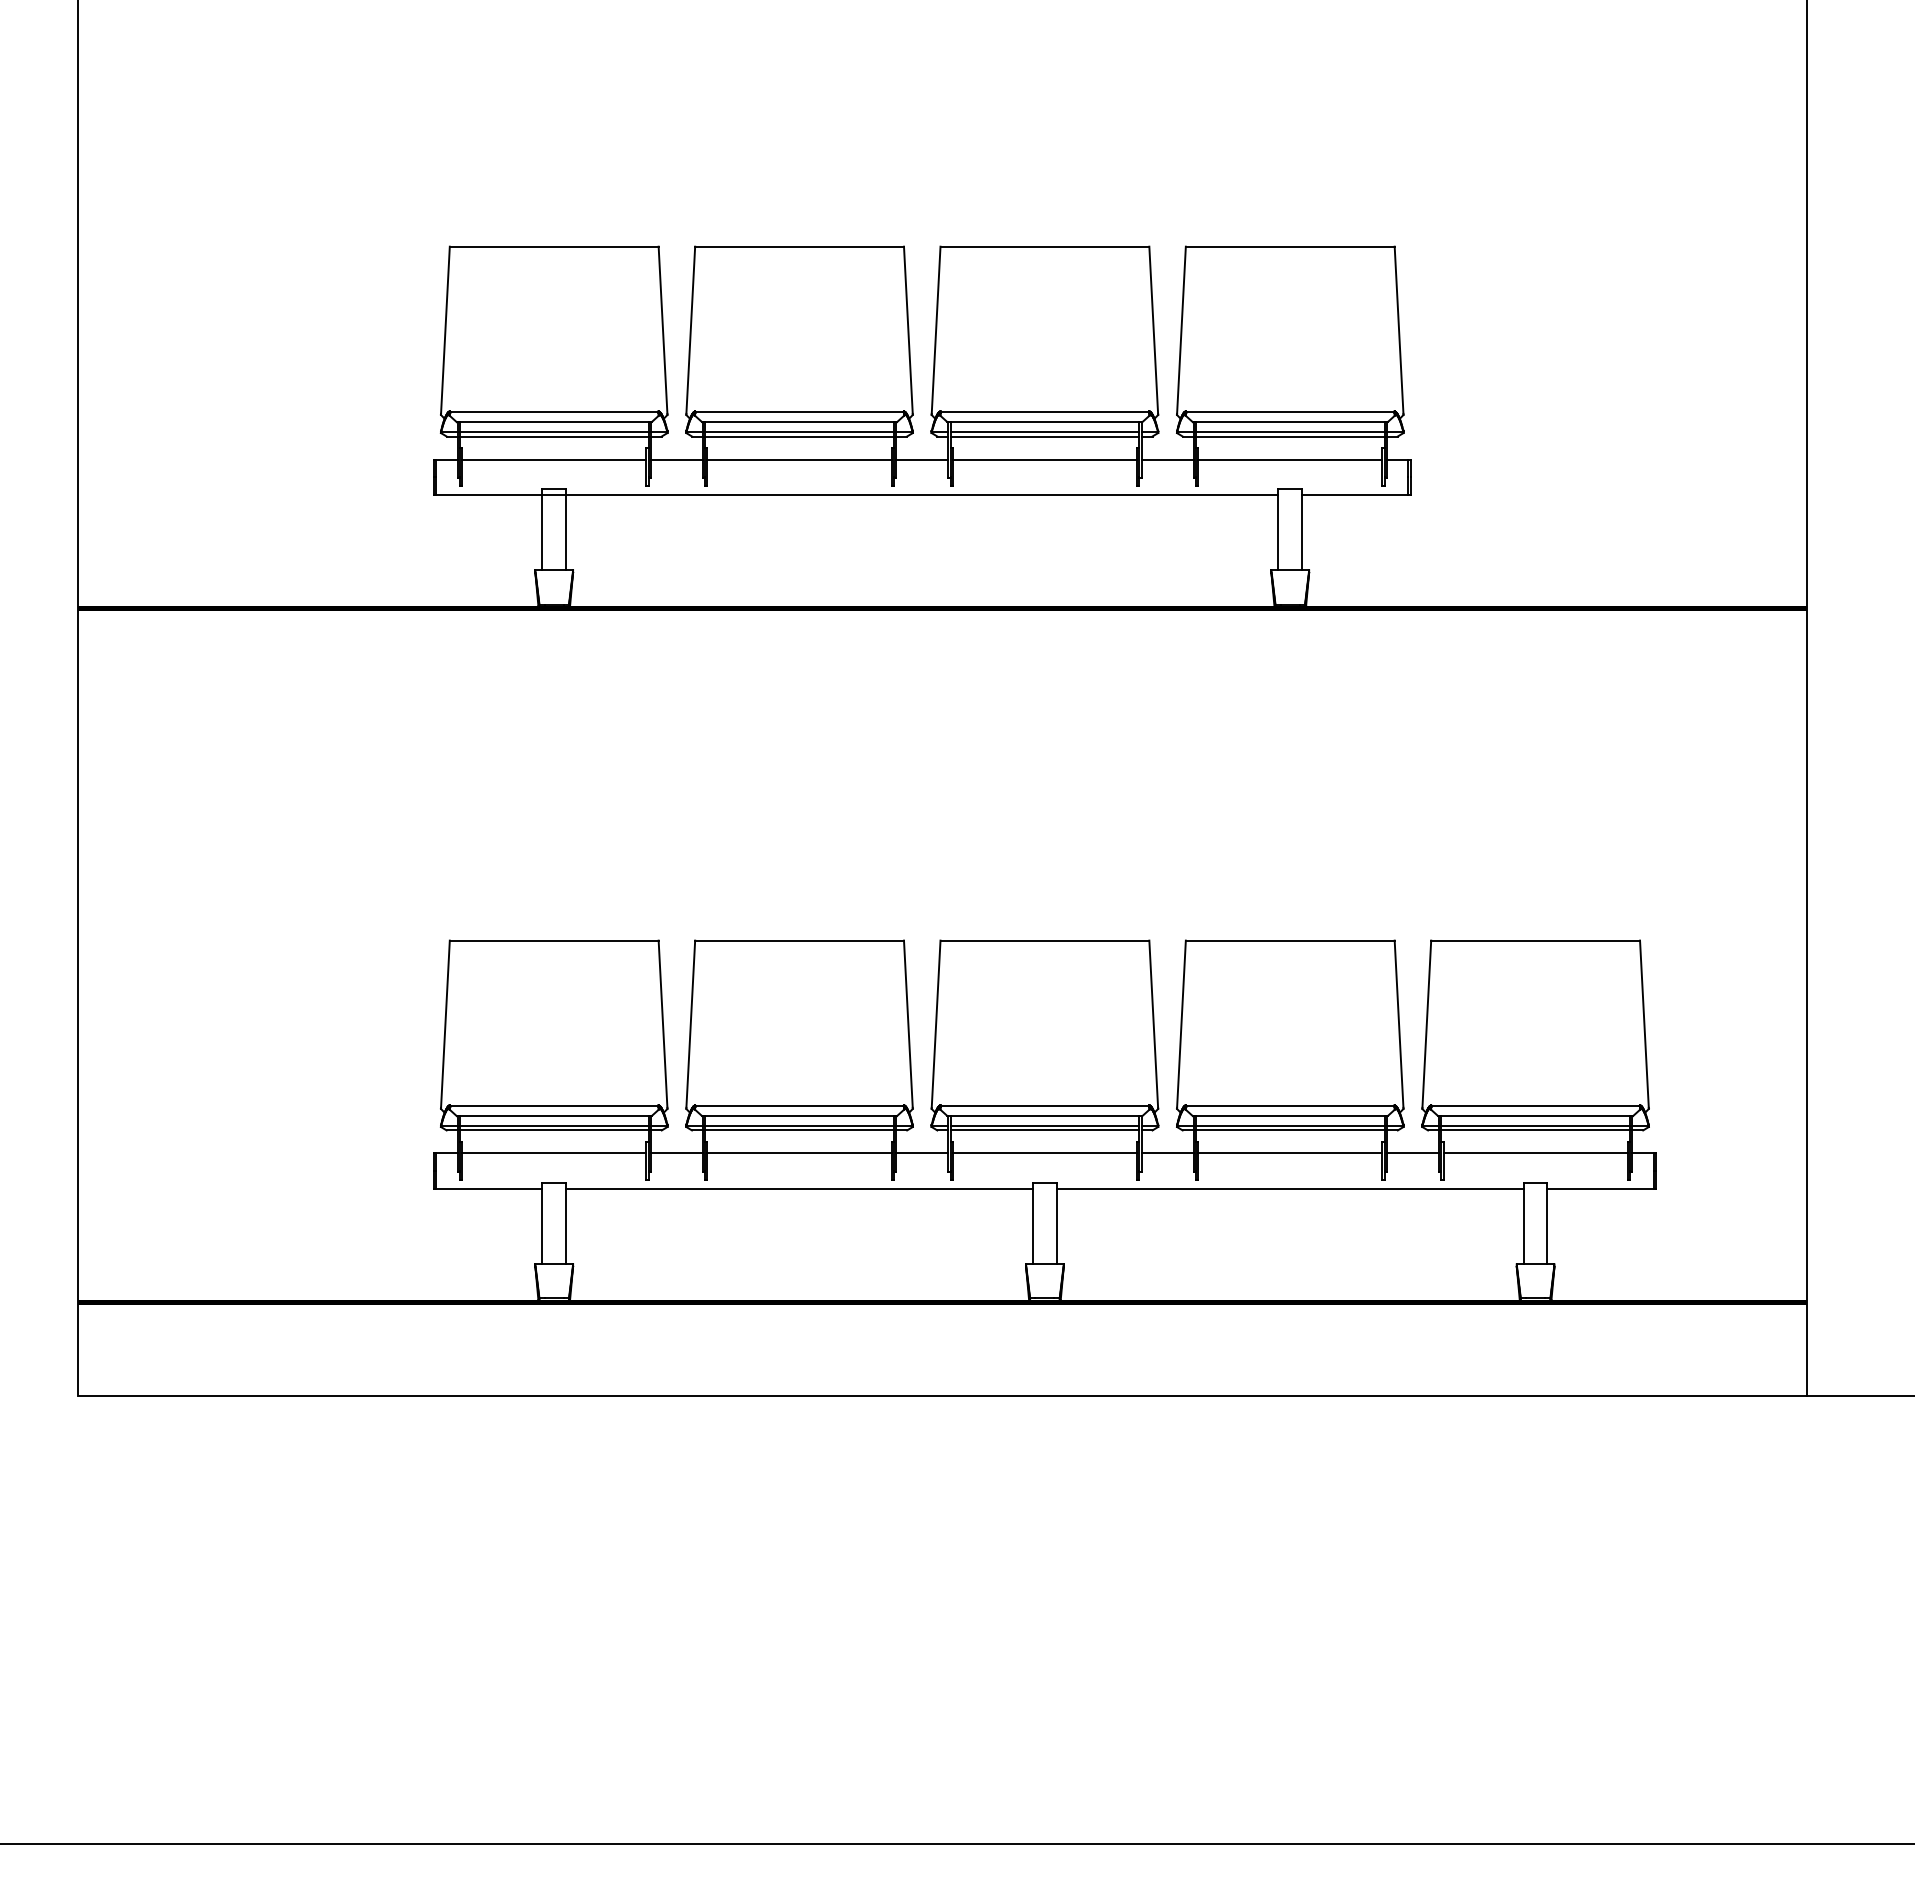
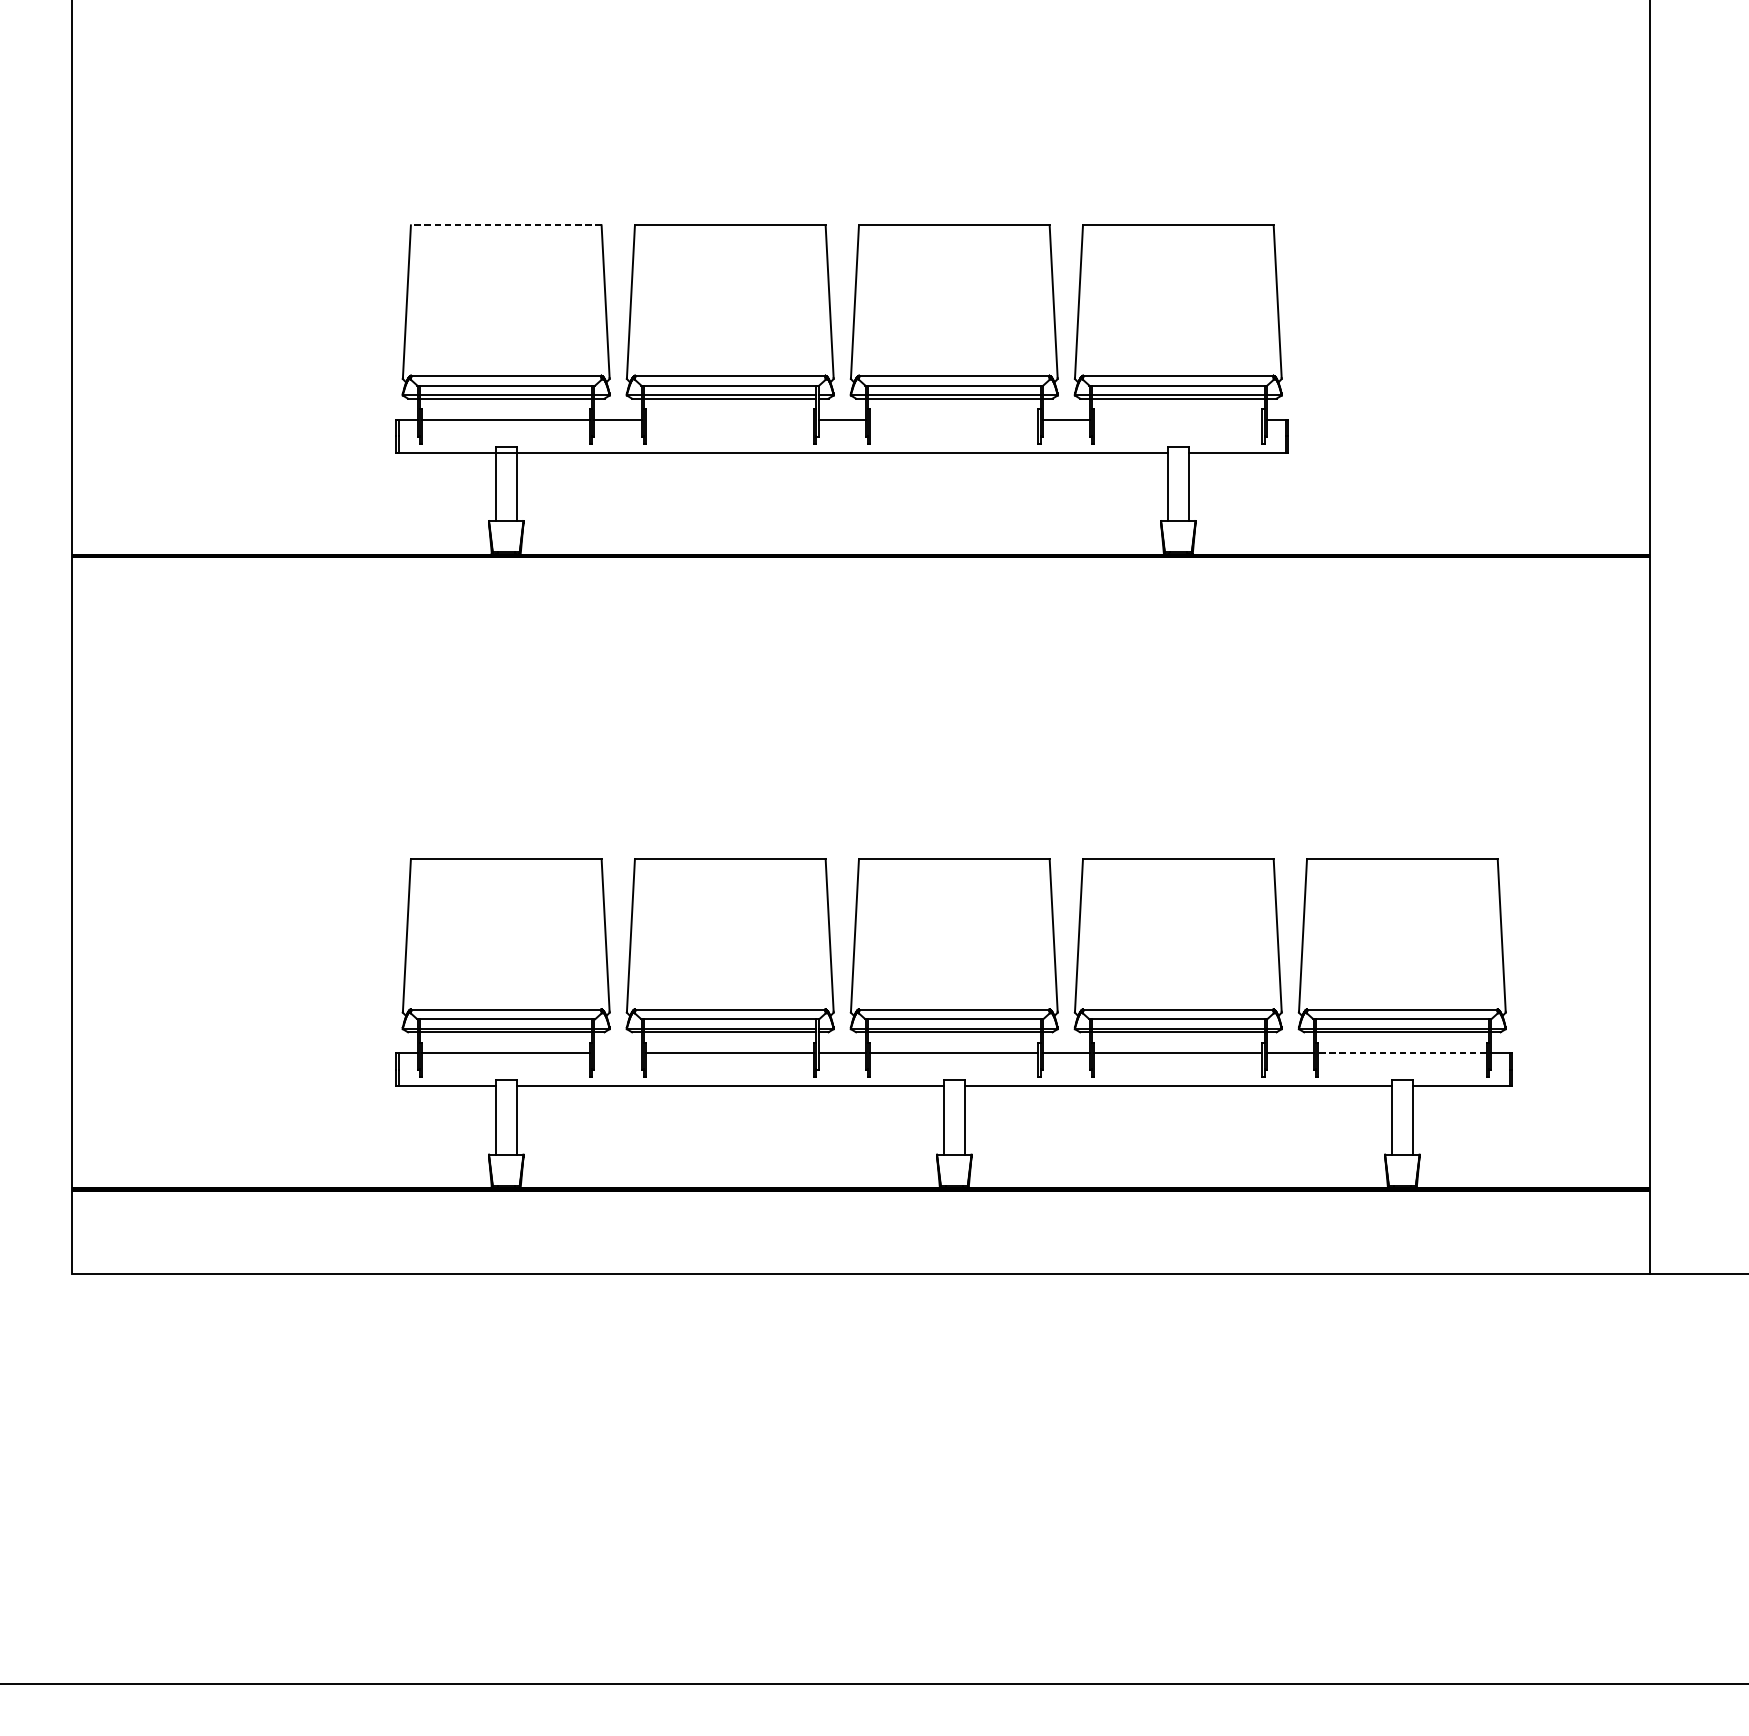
line: (553, 246) -> (505, 225), solid -> dashed
line: (799, 459) -> (730, 419), removed
line: (1044, 459) -> (953, 419), removed
line: (1290, 459) -> (1178, 419), removed
line: (676, 1153) -> (617, 1053), removed
line: (1535, 1153) -> (1402, 1053), solid -> dashed

